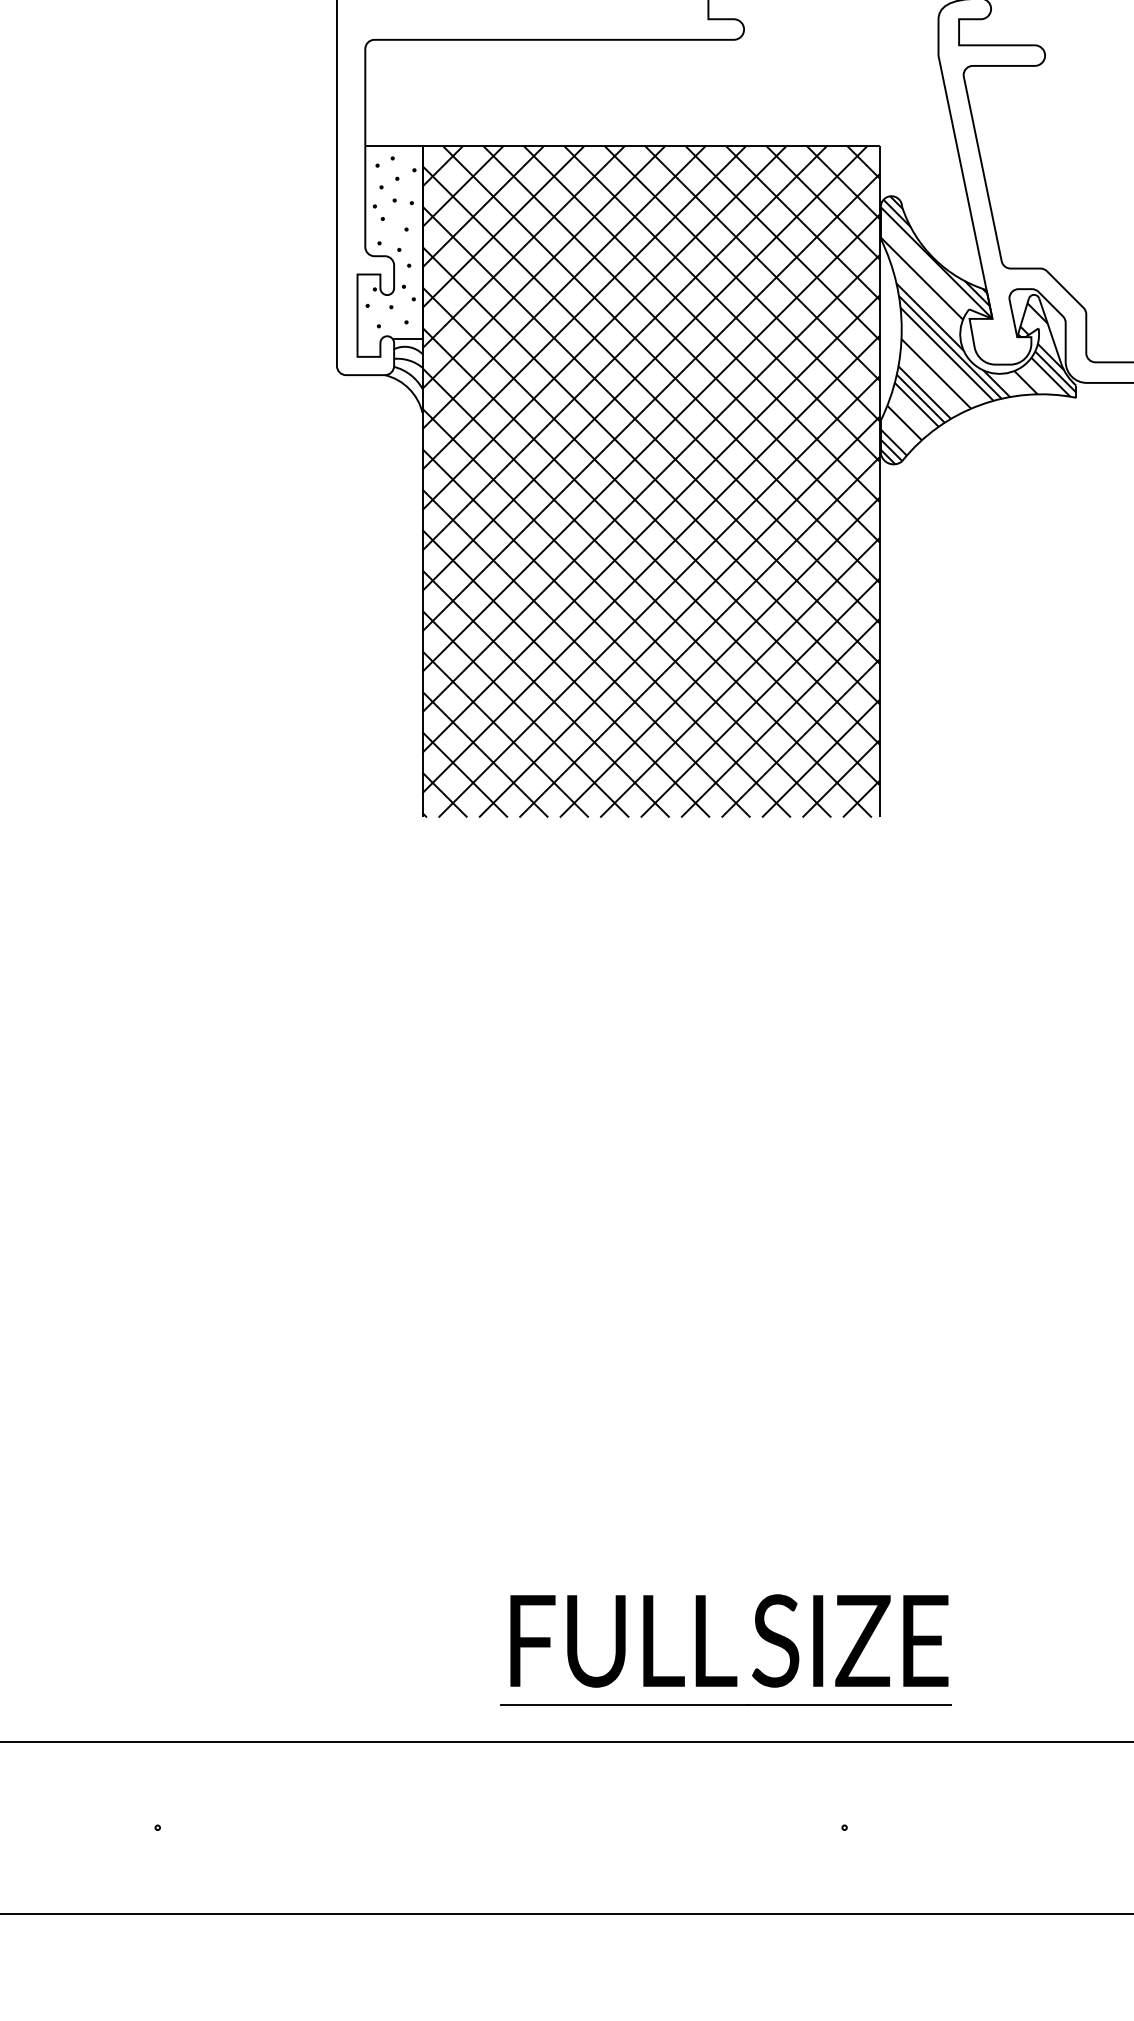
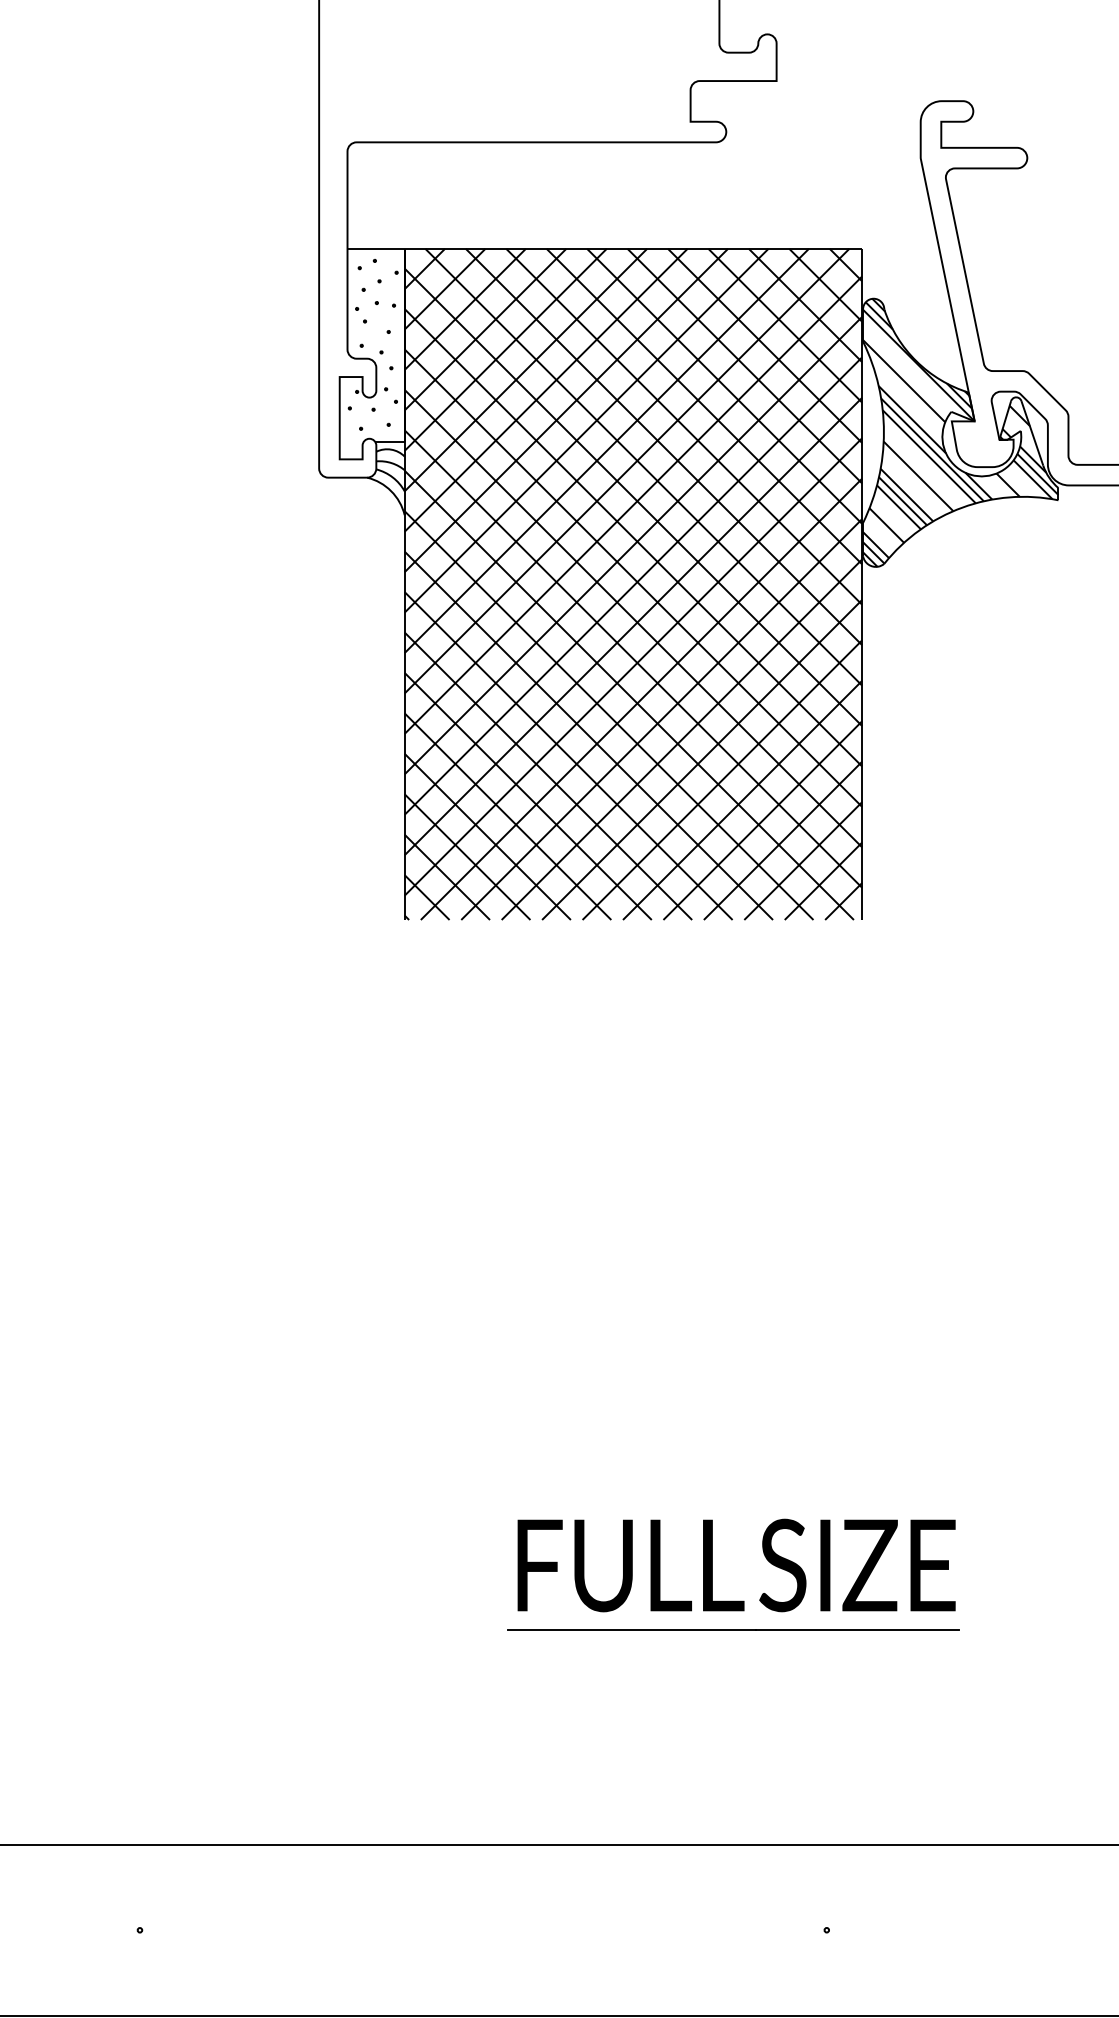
part: (705, 1649) -> (712, 1574), moved

